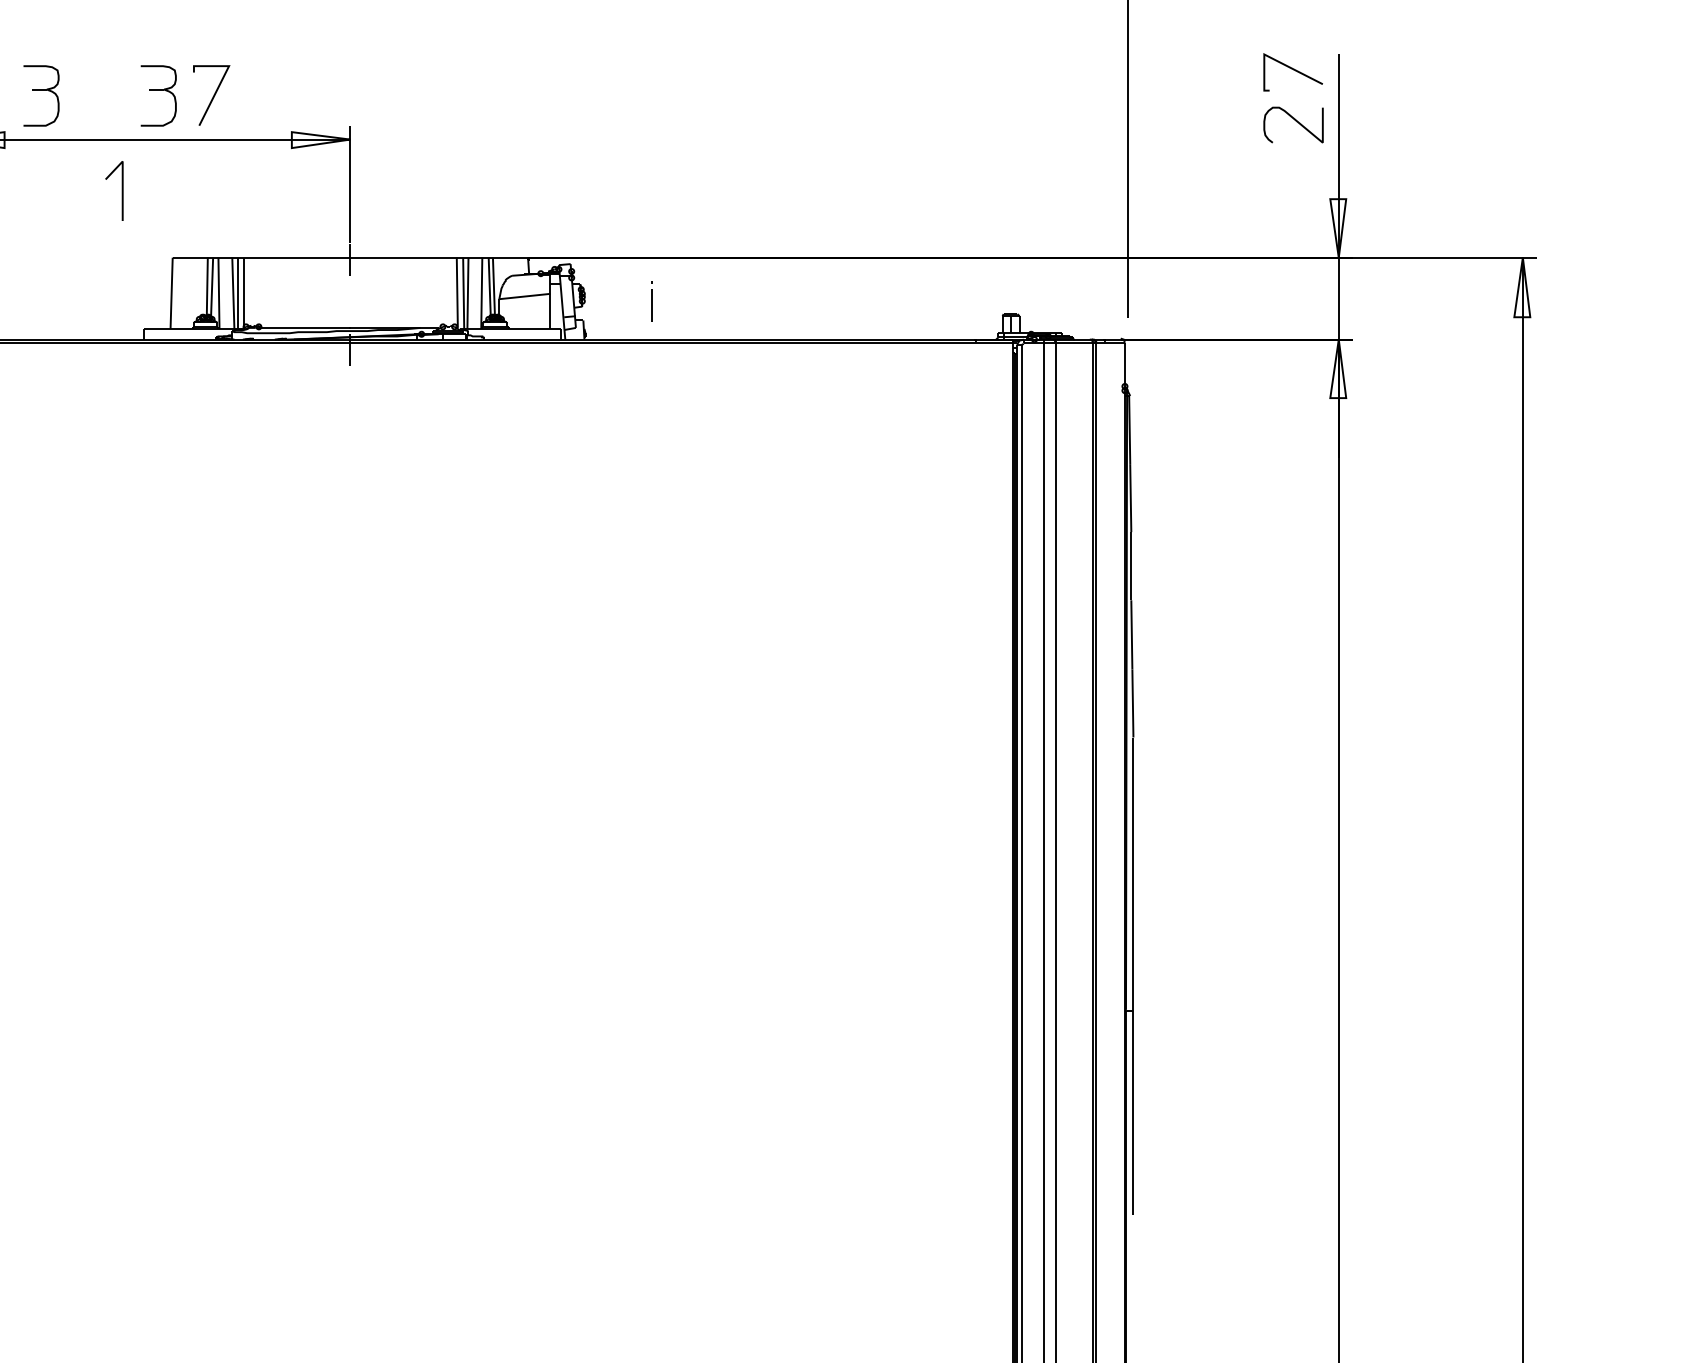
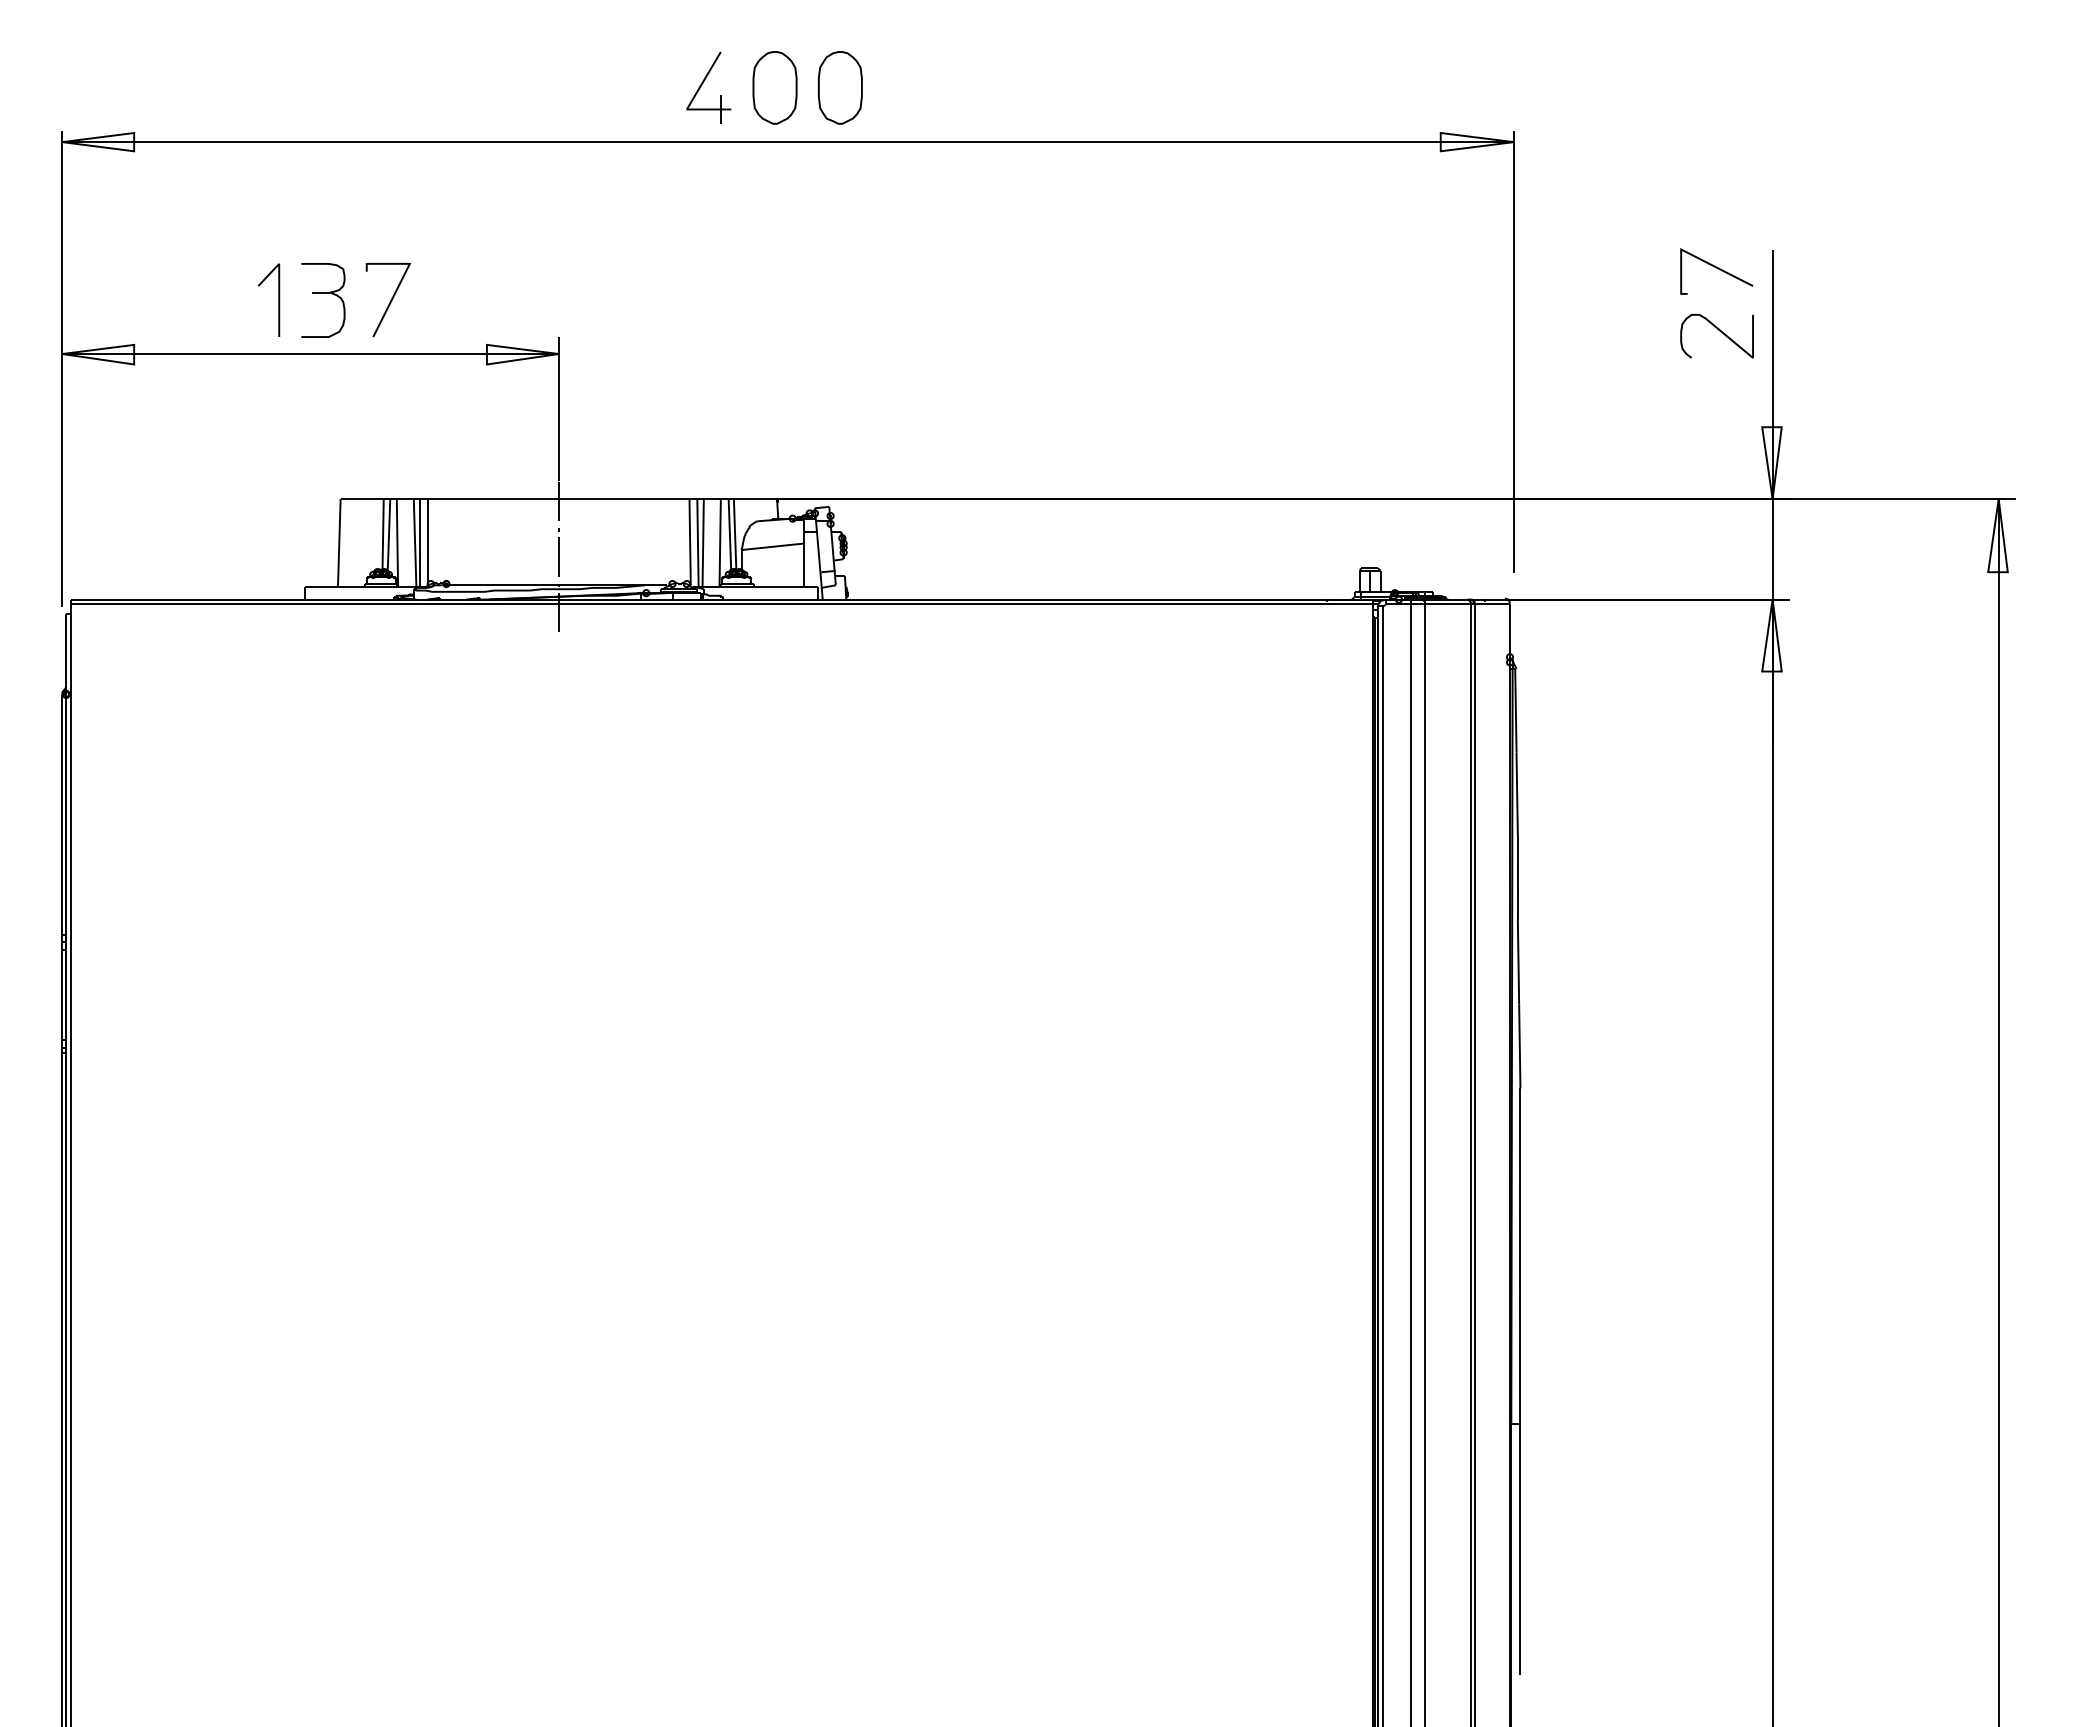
part: (41, 90) -> (179, 293), removed
curve: (122, 190) -> (278, 299), moved
line: (651, 301) -> (558, 552), moved

